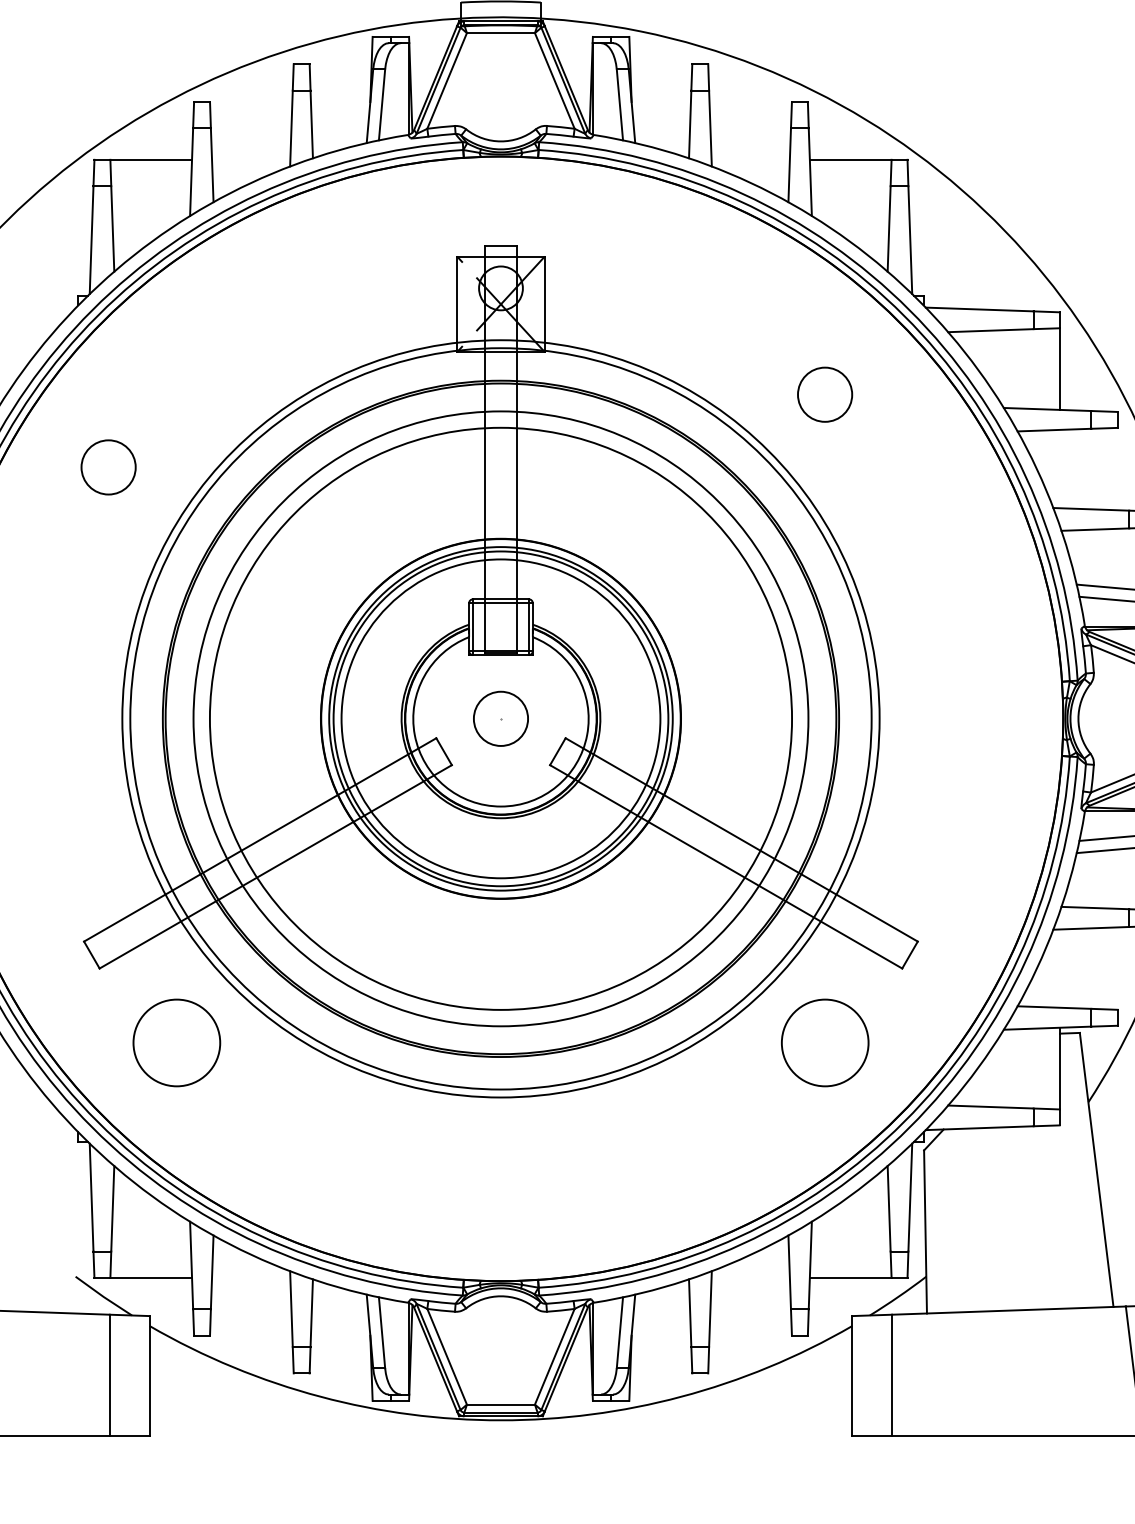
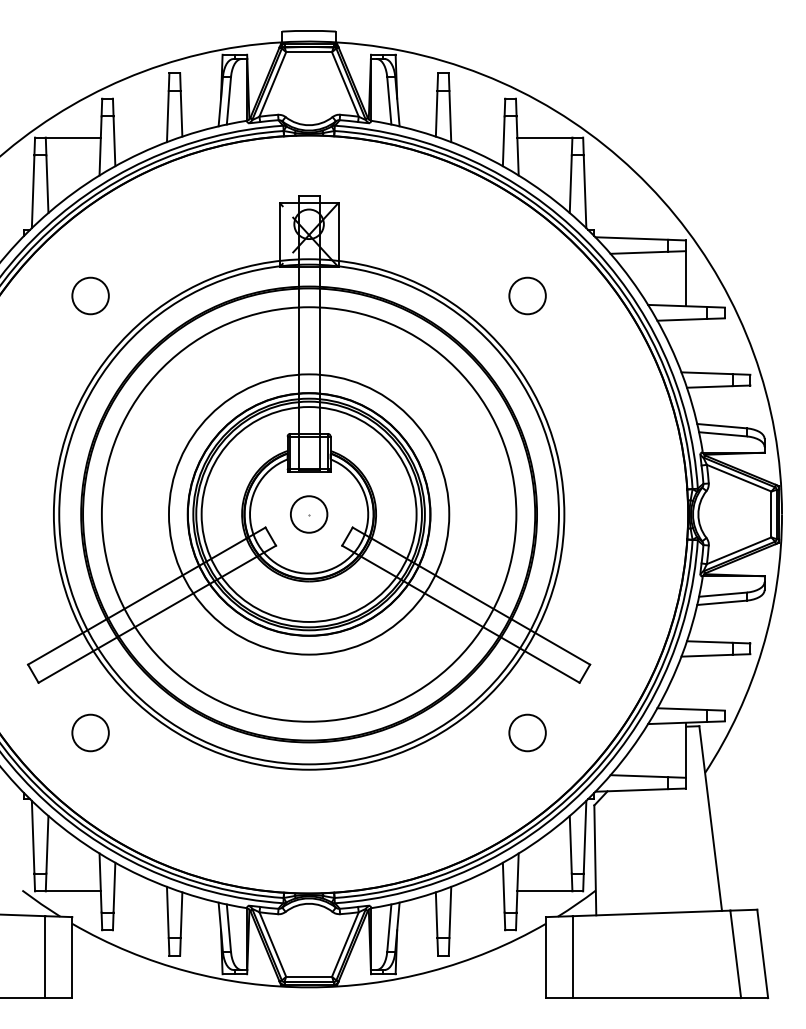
circle: (108, 466) -> (90, 295), moved
circle: (500, 718) -> (308, 514), size x0.71
circle: (176, 1042) -> (90, 732), size x0.62
circle: (824, 1042) -> (527, 732), size x0.62

